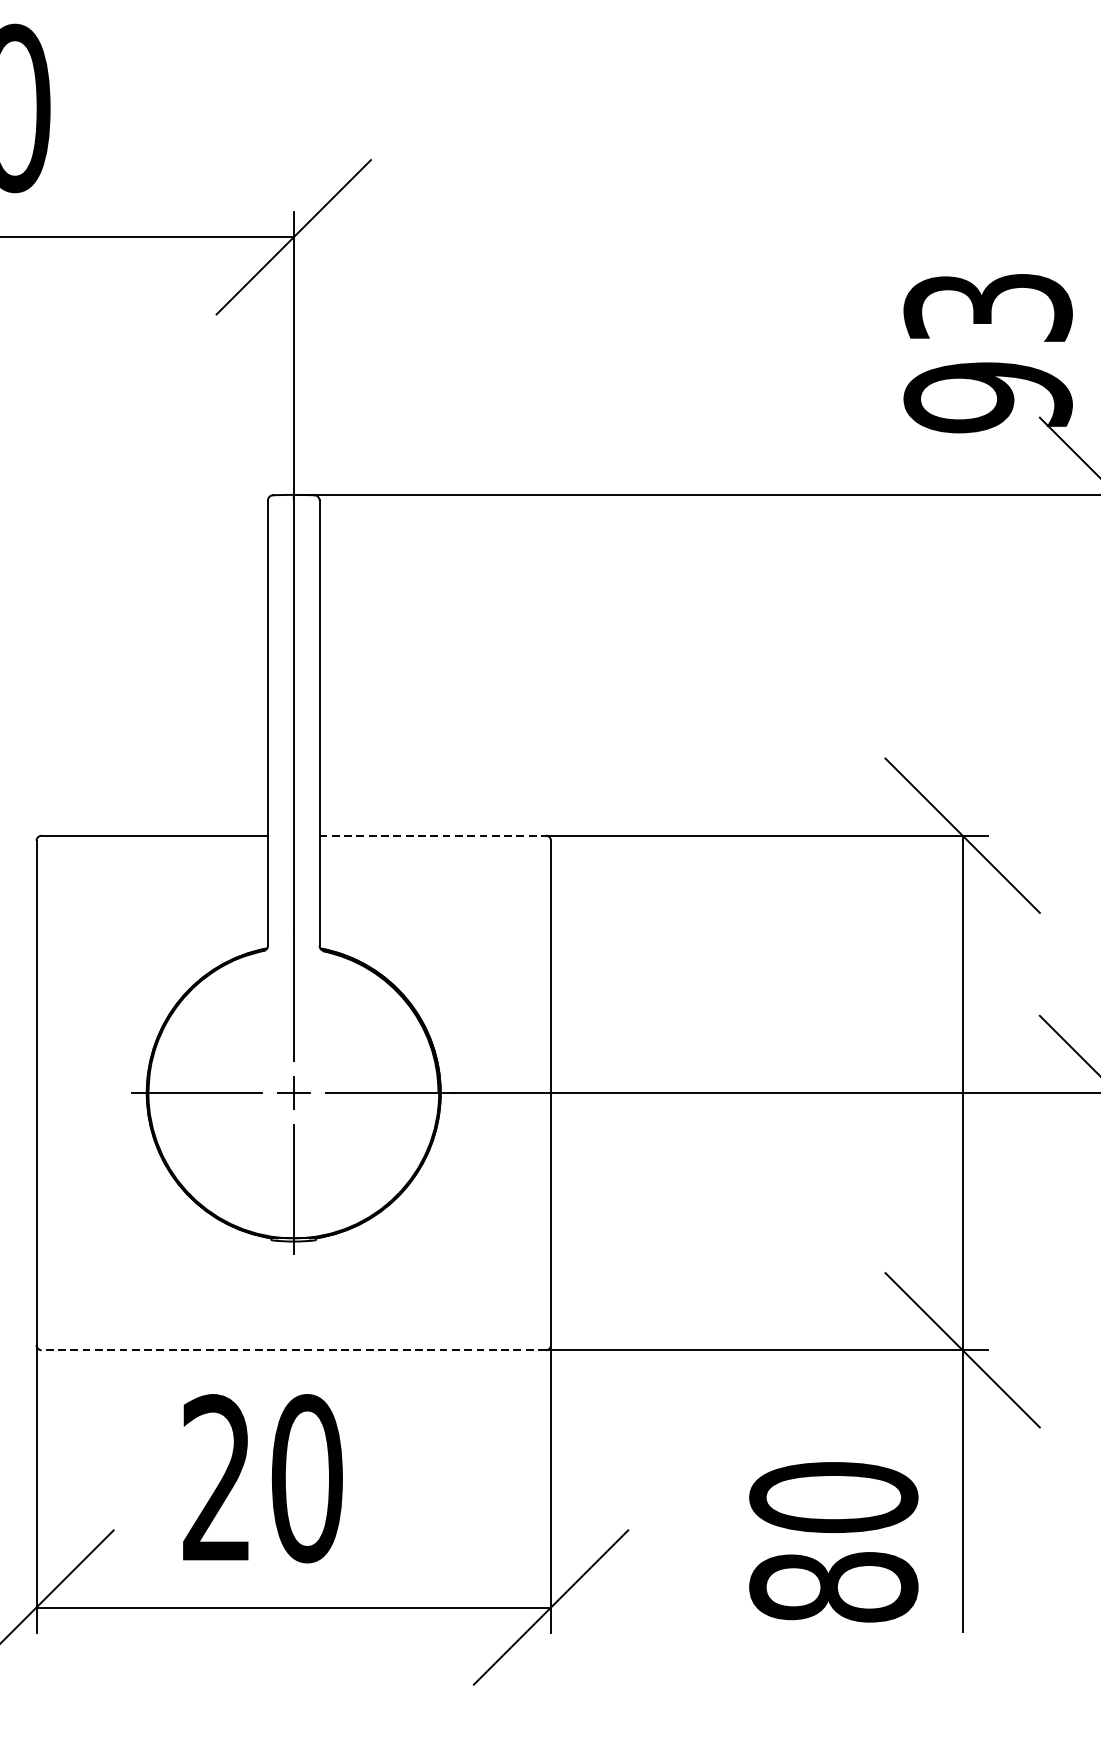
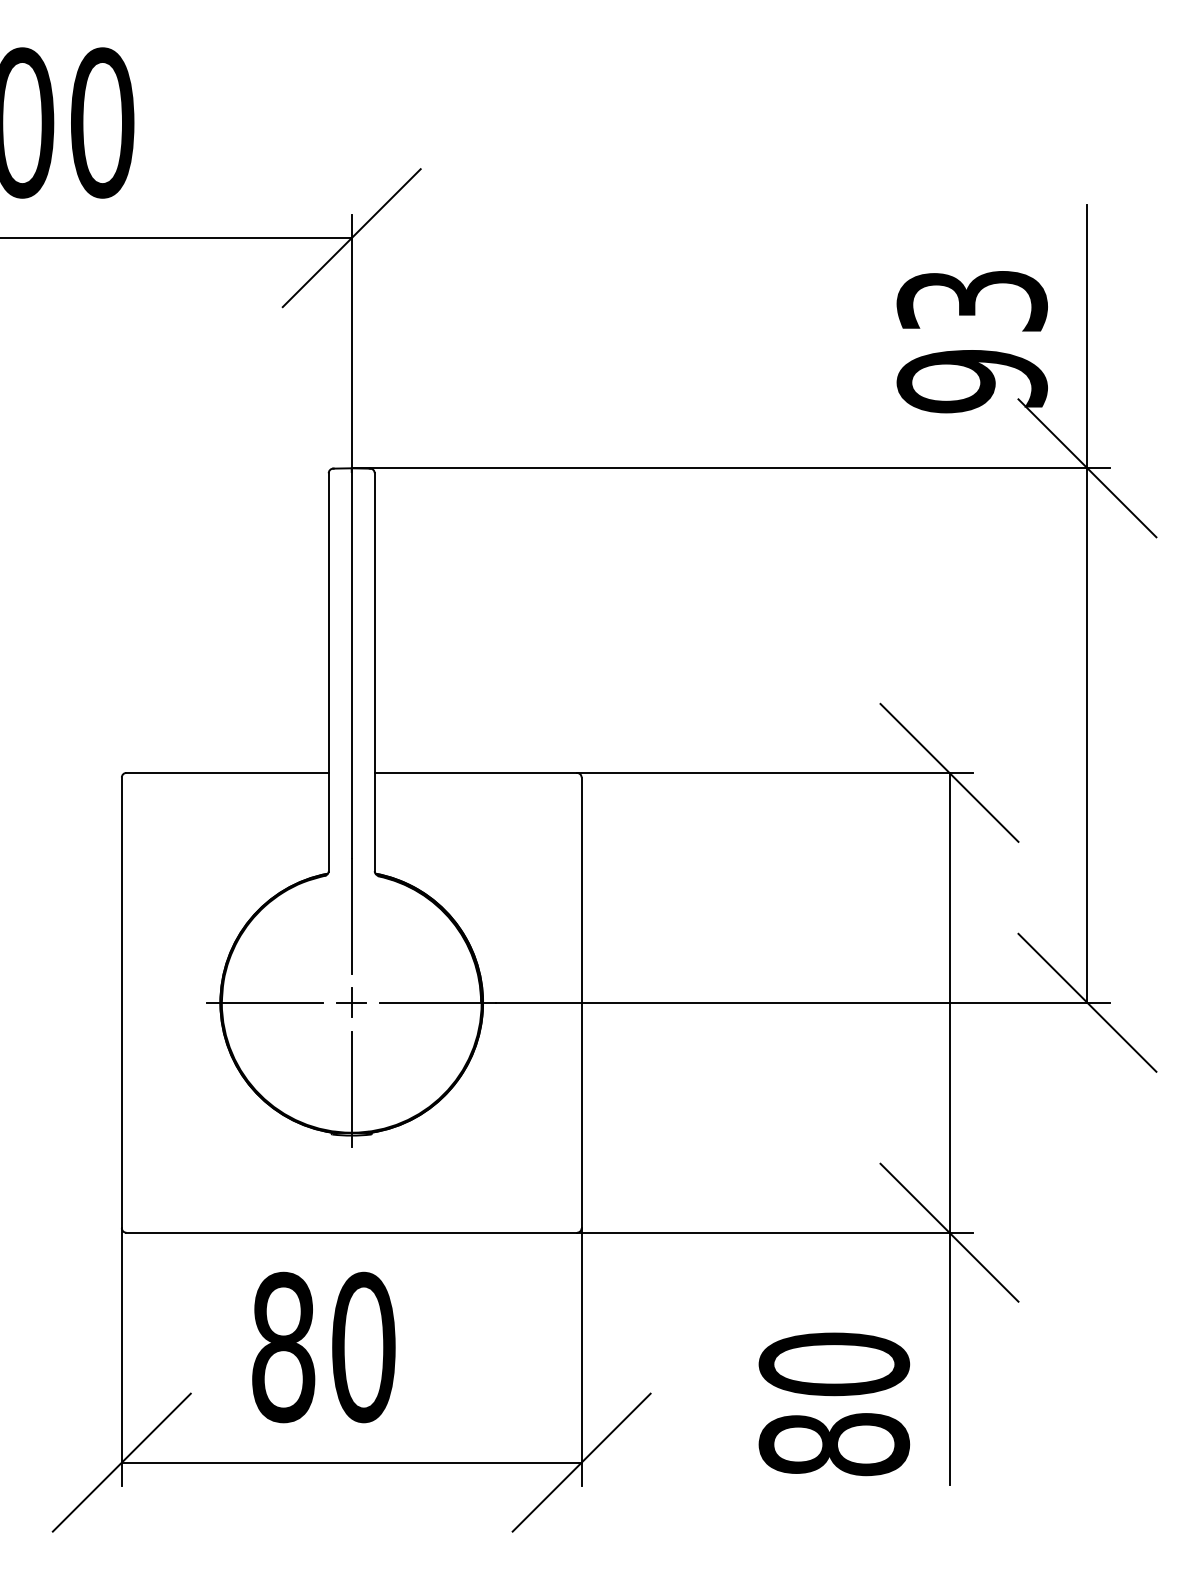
line: (433, 835) -> (476, 772), dashed -> solid
line: (293, 1349) -> (351, 1232), dashed -> solid
text: (217, 1478) -> (283, 1347), 20 -> 80

